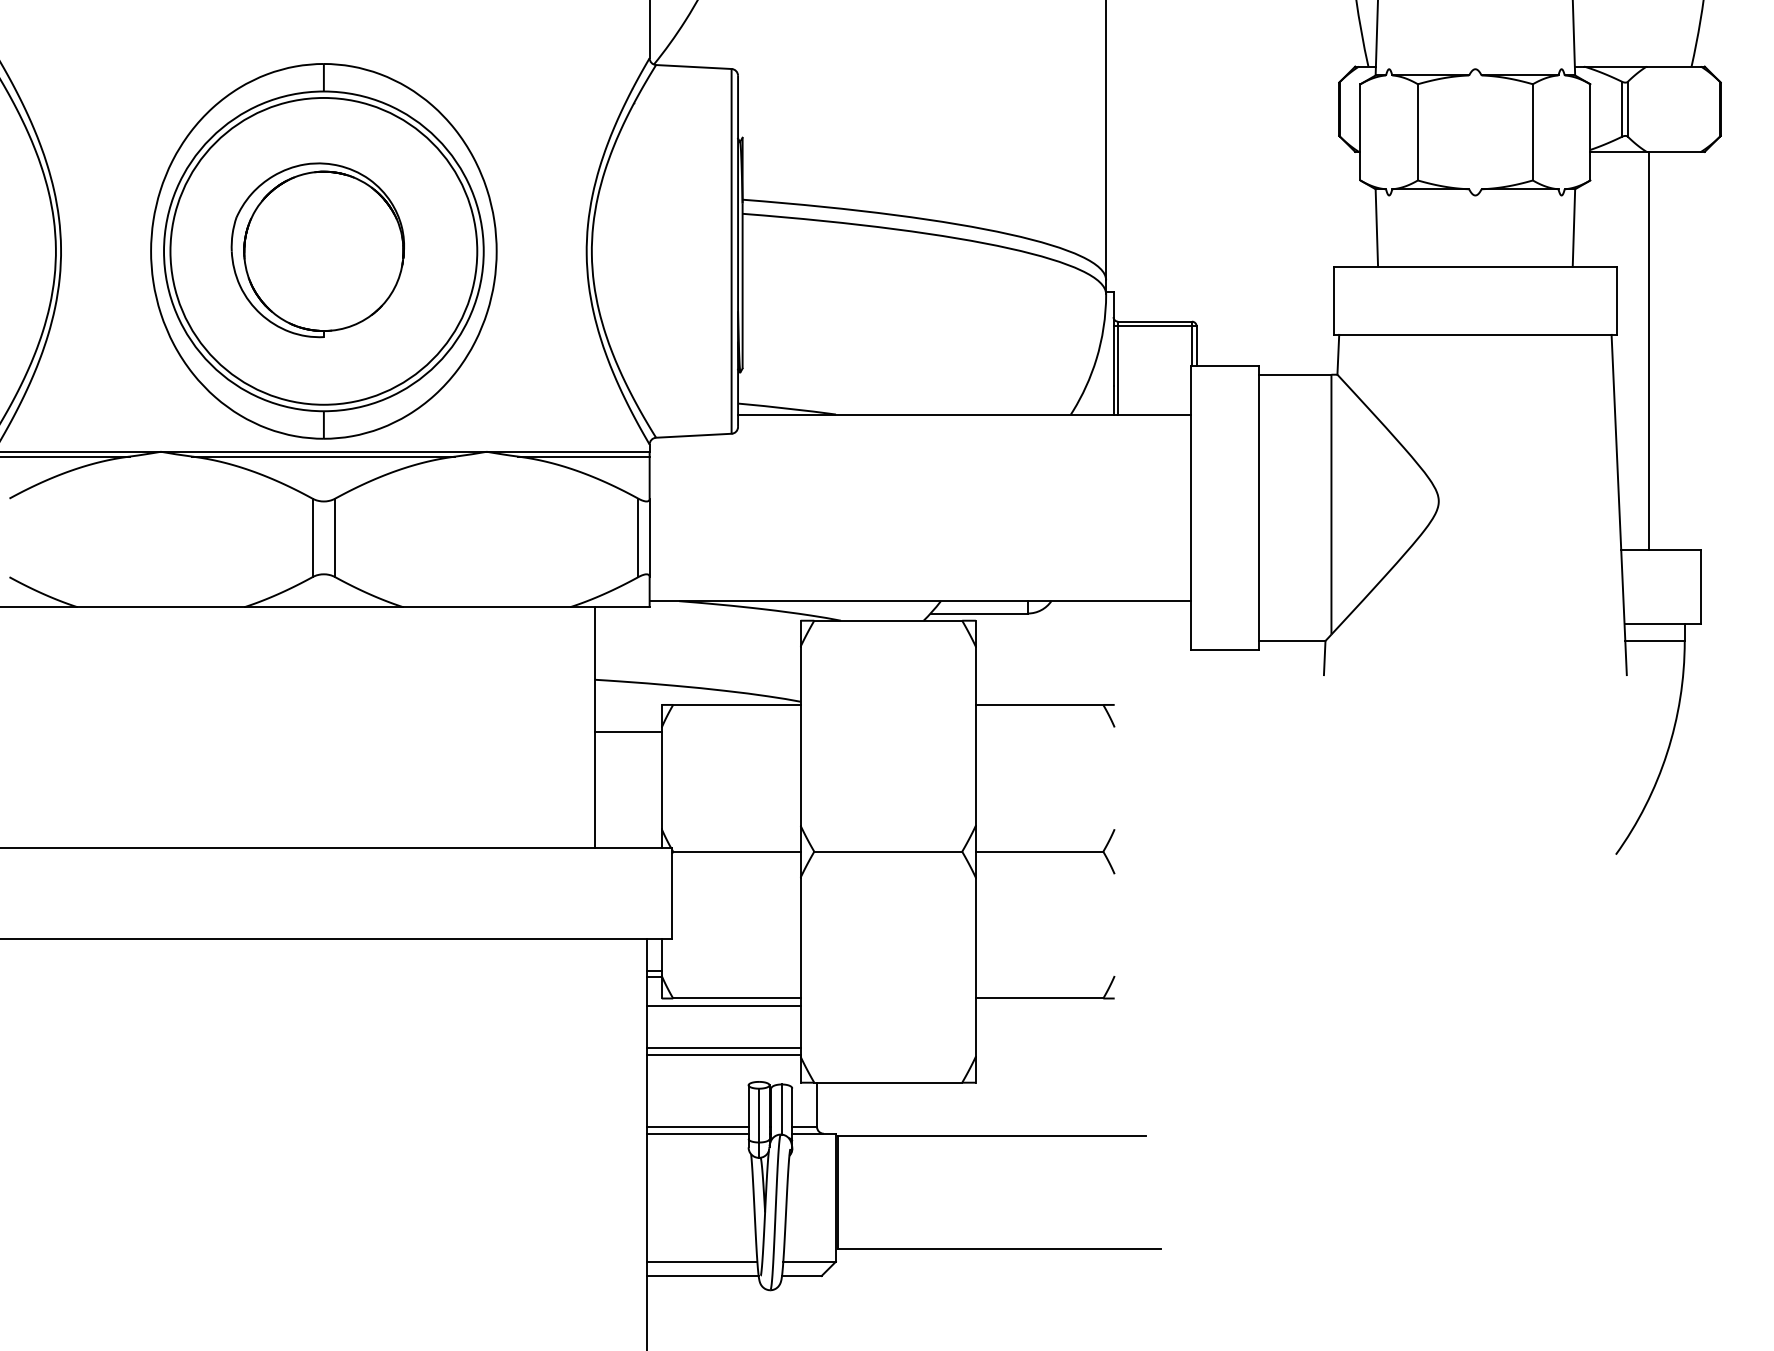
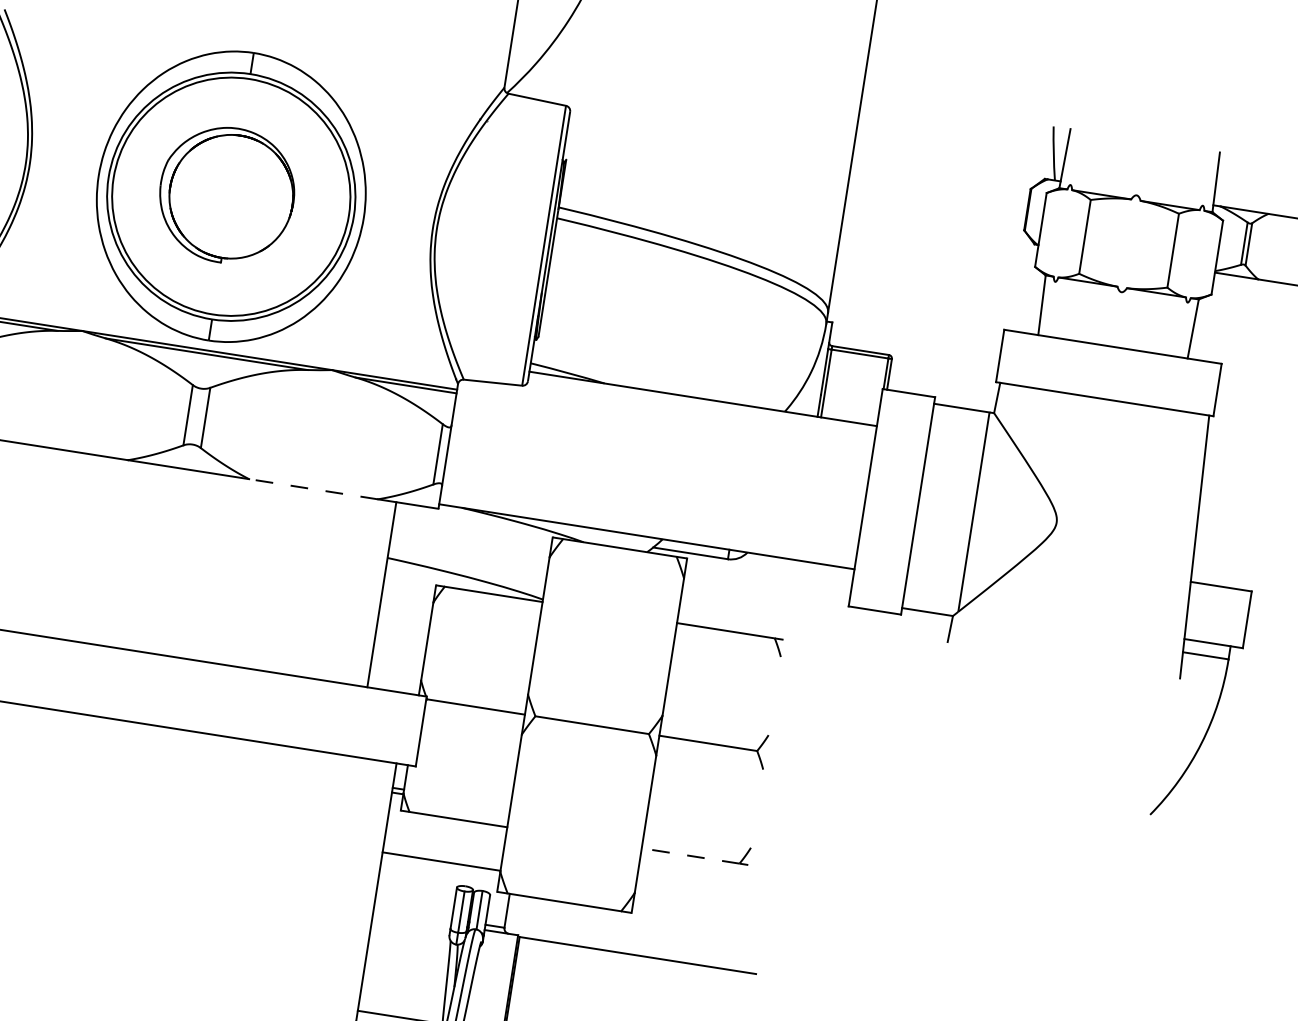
line: (1649, 350) -> (1236, 432), removed
line: (486, 607) -> (313, 489), solid -> dashed
line: (627, 732) -> (406, 602), removed
line: (1039, 998) -> (690, 855), solid -> dashed
line: (723, 1005) -> (447, 823), removed
line: (723, 1048) -> (442, 856), removed
line: (697, 1126) -> (412, 913), removed
line: (697, 1133) -> (411, 918), removed

